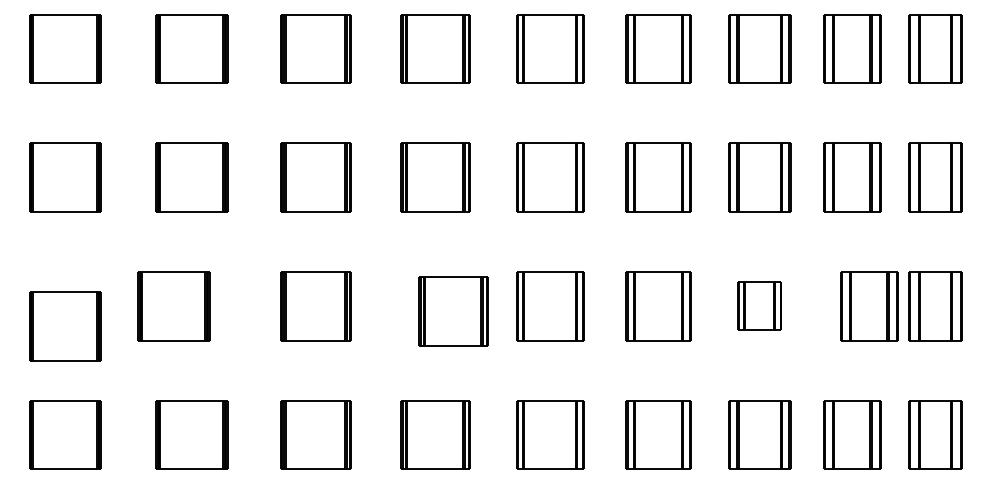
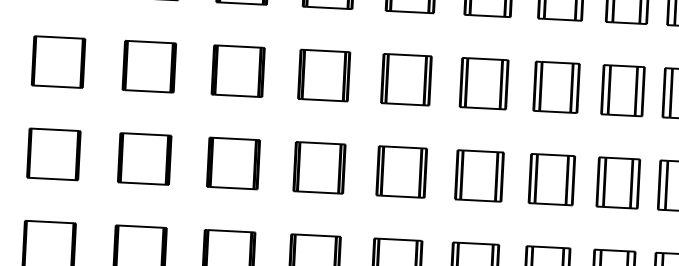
part: (173, 306) -> (144, 159), moved
part: (759, 306) -> (551, 179), size x1.43
part: (869, 306) -> (618, 183), moved
part: (453, 311) -> (319, 167), moved
part: (65, 326) -> (53, 154), moved

